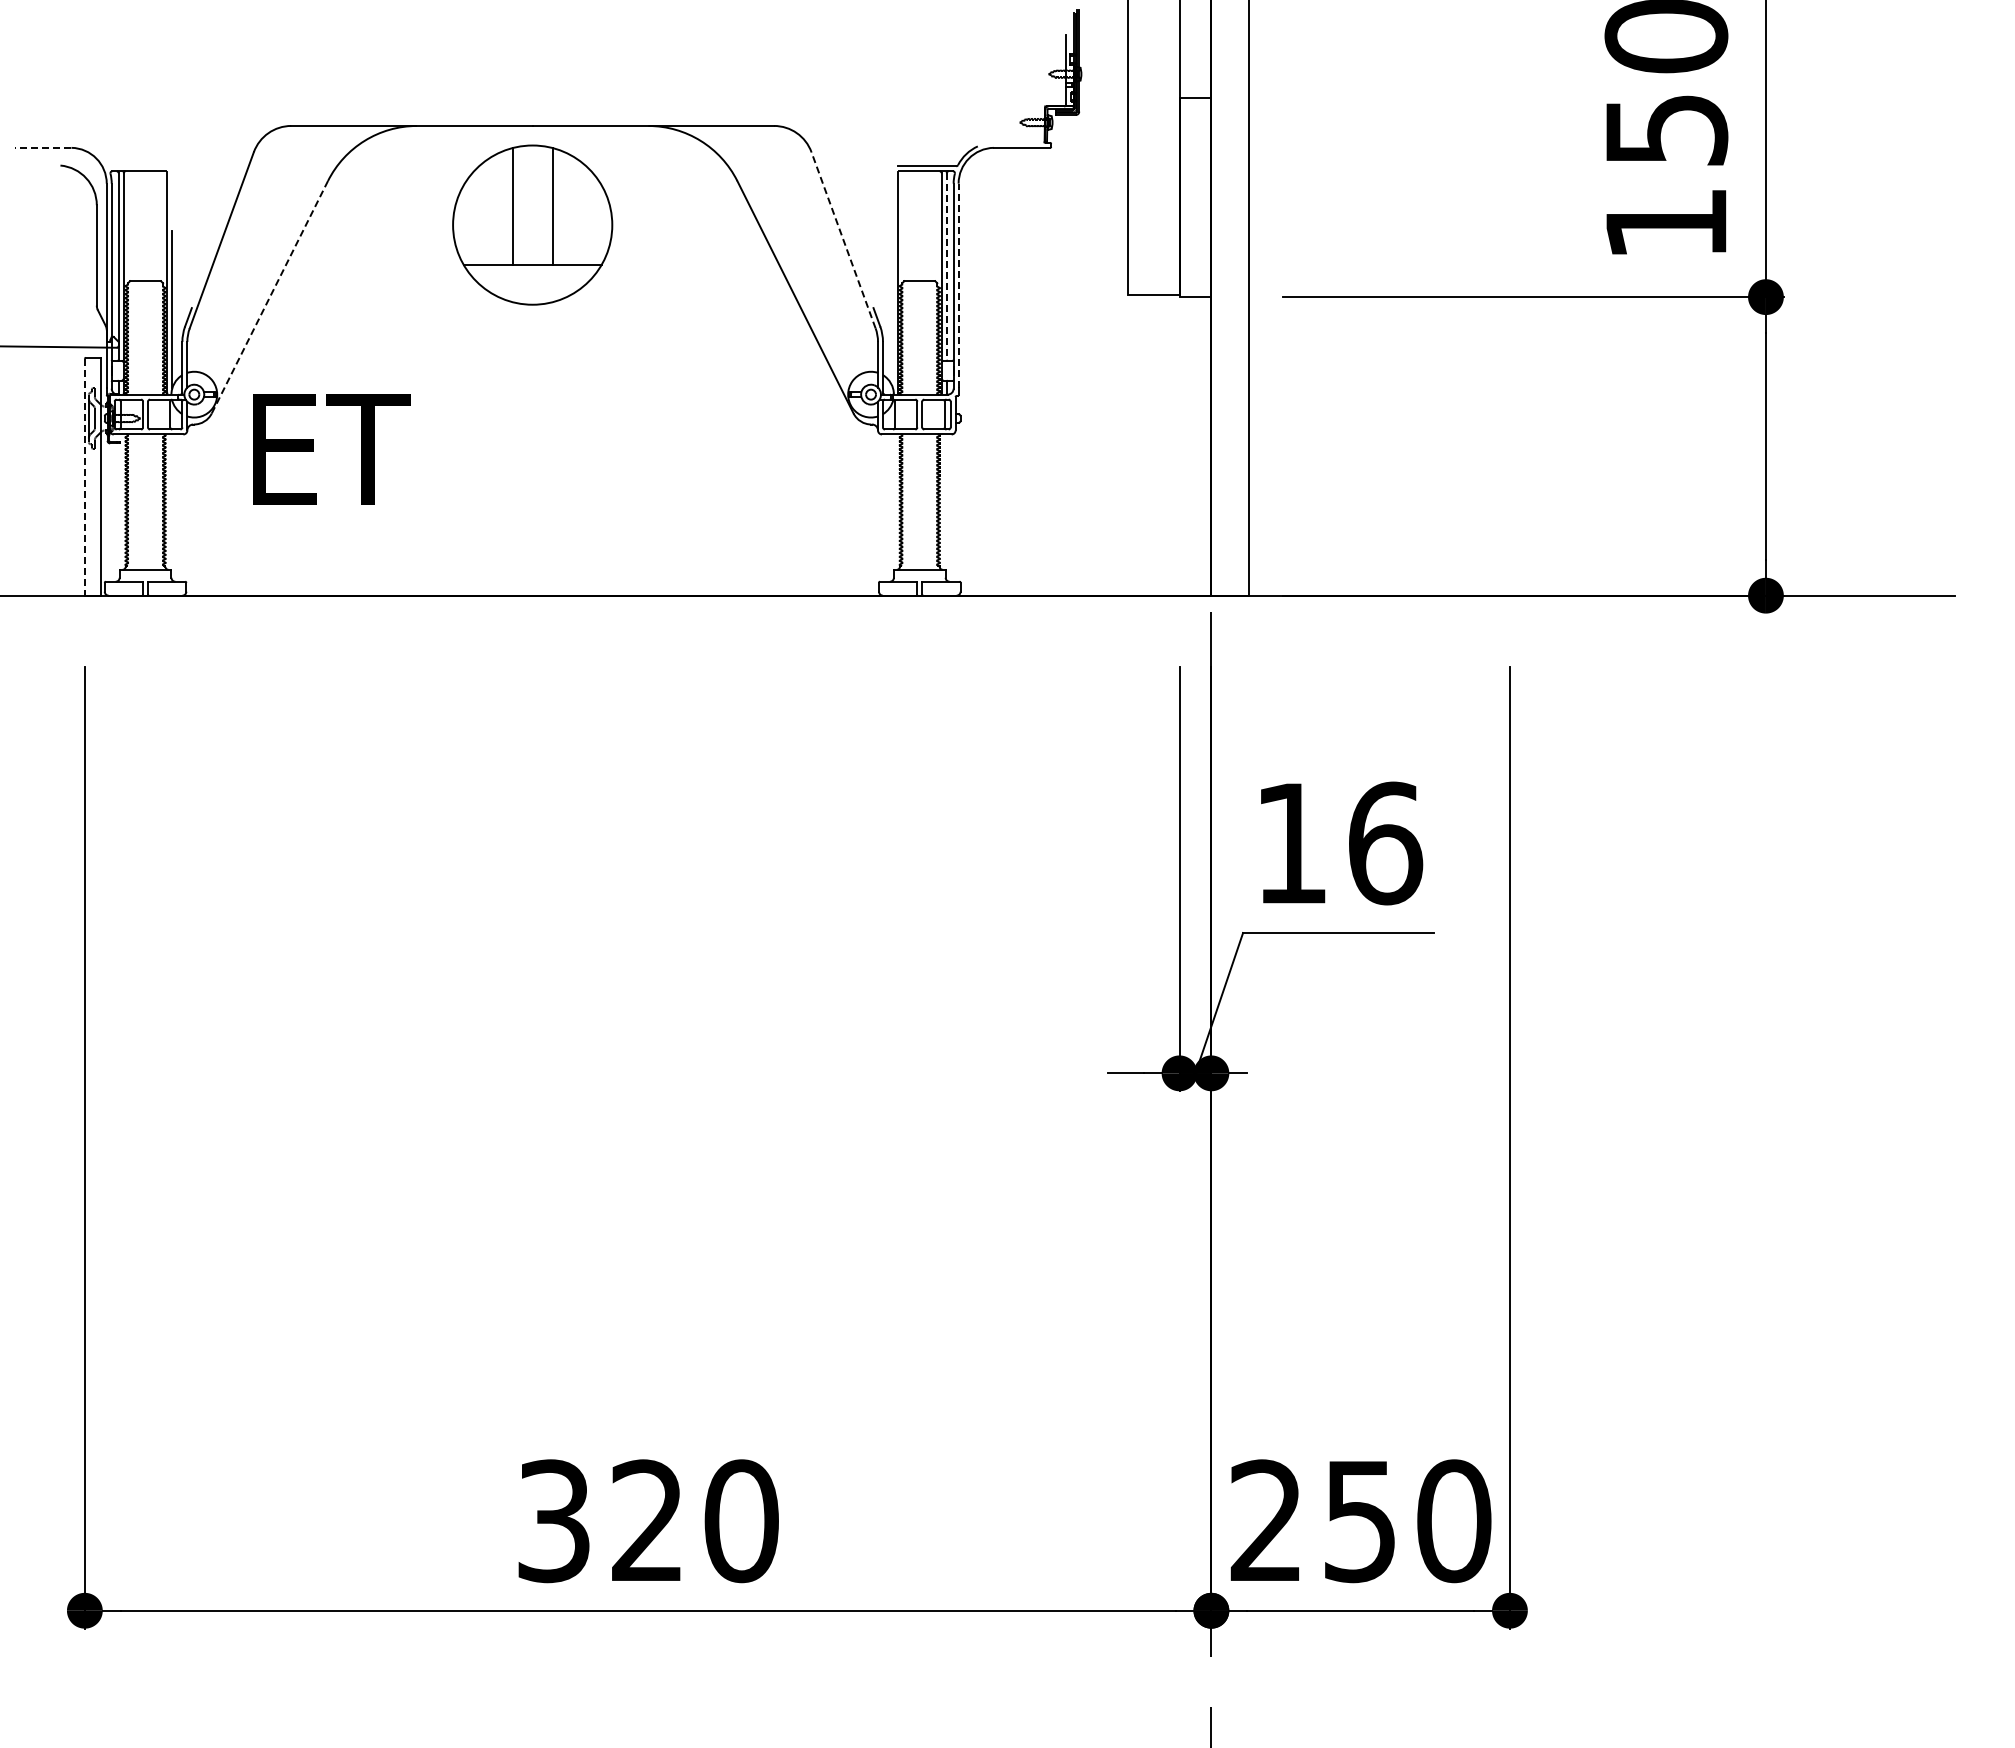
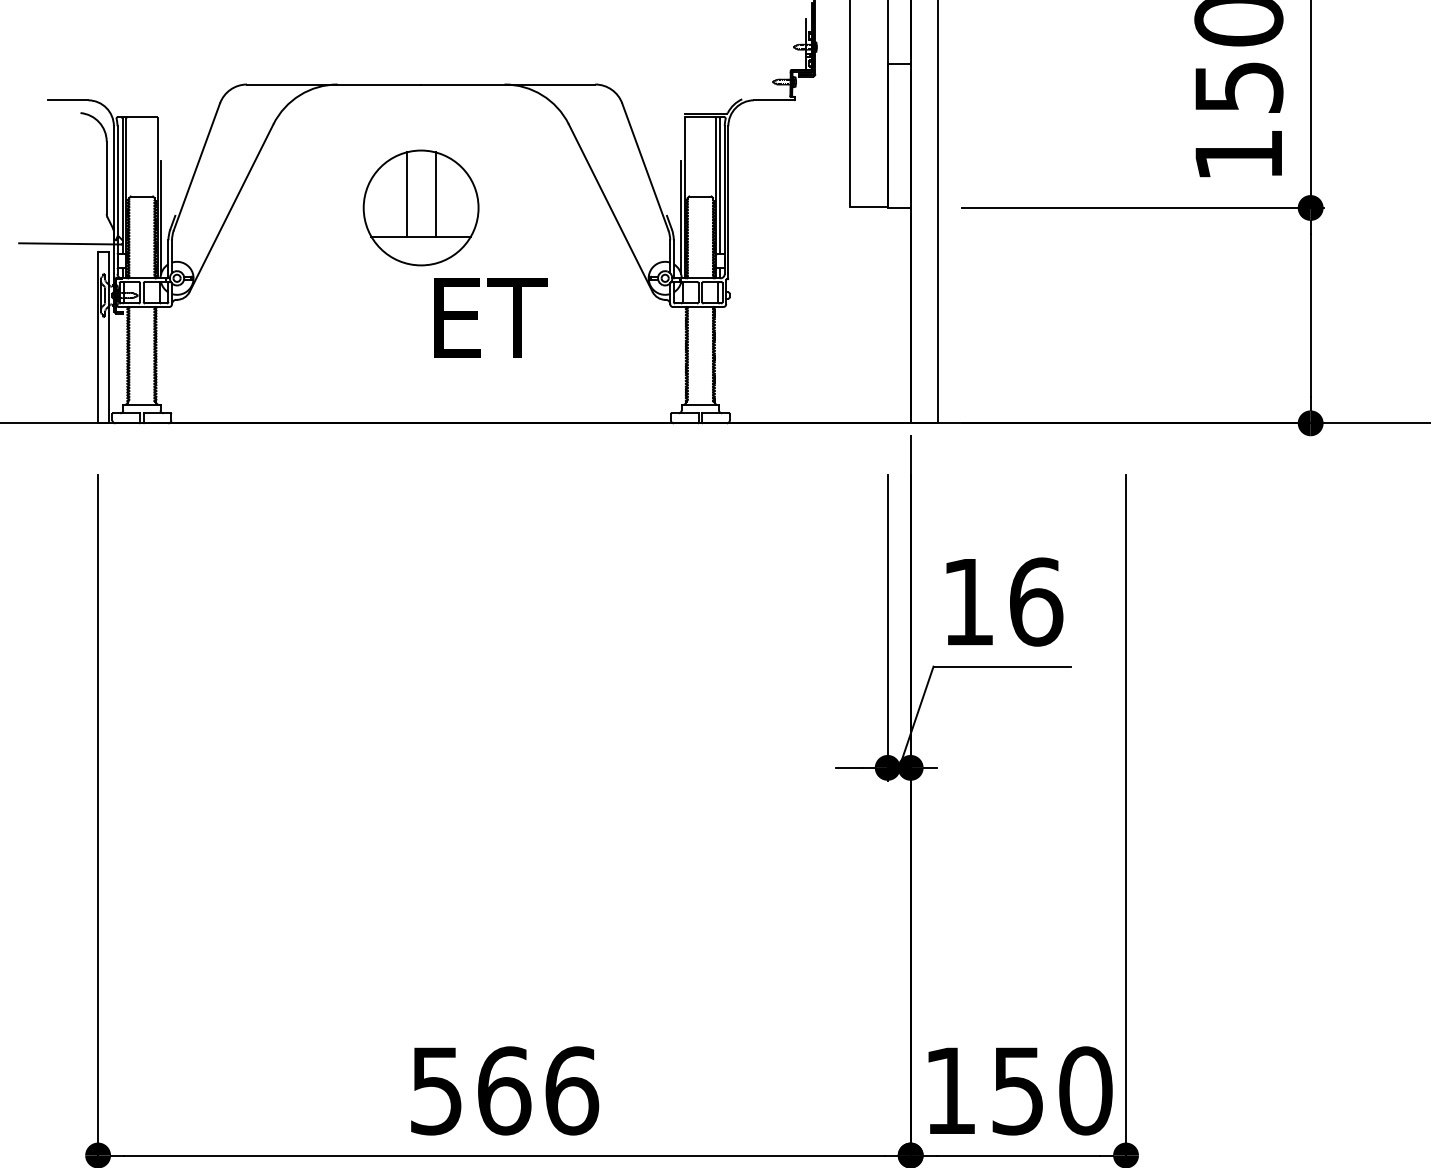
line: (42, 147) -> (67, 100), dashed -> solid
part: (532, 224) -> (421, 207), moved
line: (843, 240) -> (645, 167), dashed -> solid
line: (946, 267) -> (719, 186), dashed -> solid
line: (958, 285) -> (728, 199), dashed -> solid
line: (269, 297) -> (231, 208), dashed -> solid
line: (892, 309) -> (680, 216), added
text: (331, 449) -> (490, 317), moved
line: (84, 477) -> (97, 338), dashed -> solid
text: (1265, 1519) -> (949, 1089), 250 -> 150
text: (648, 1521) -> (504, 1091), 320 -> 566

